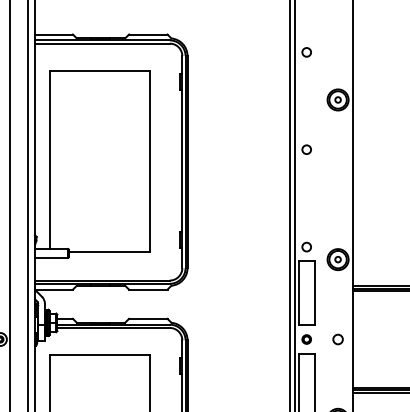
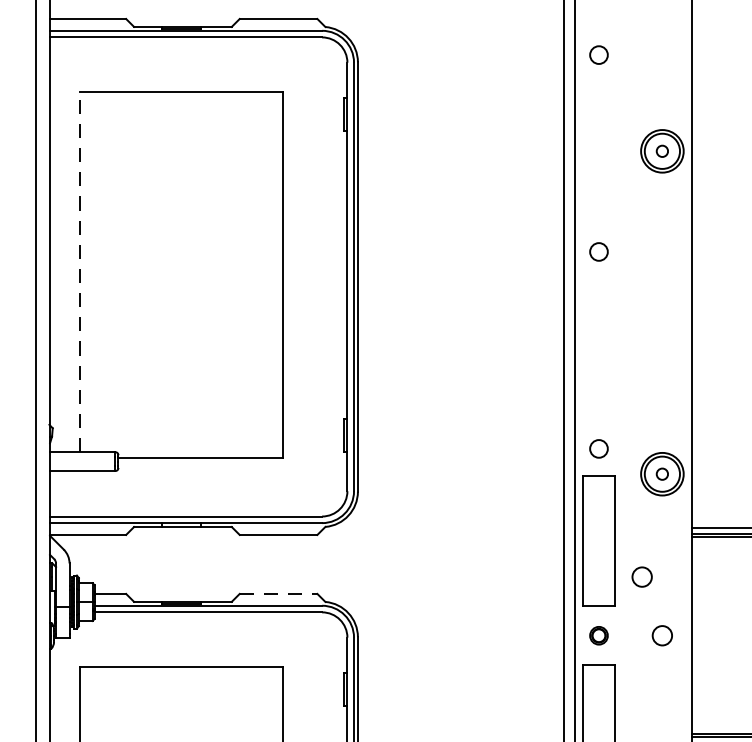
line: (50, 159) -> (80, 271), solid -> dashed
circle: (327, 310) -> (640, 577), added
line: (148, 318) -> (278, 593), solid -> dashed

